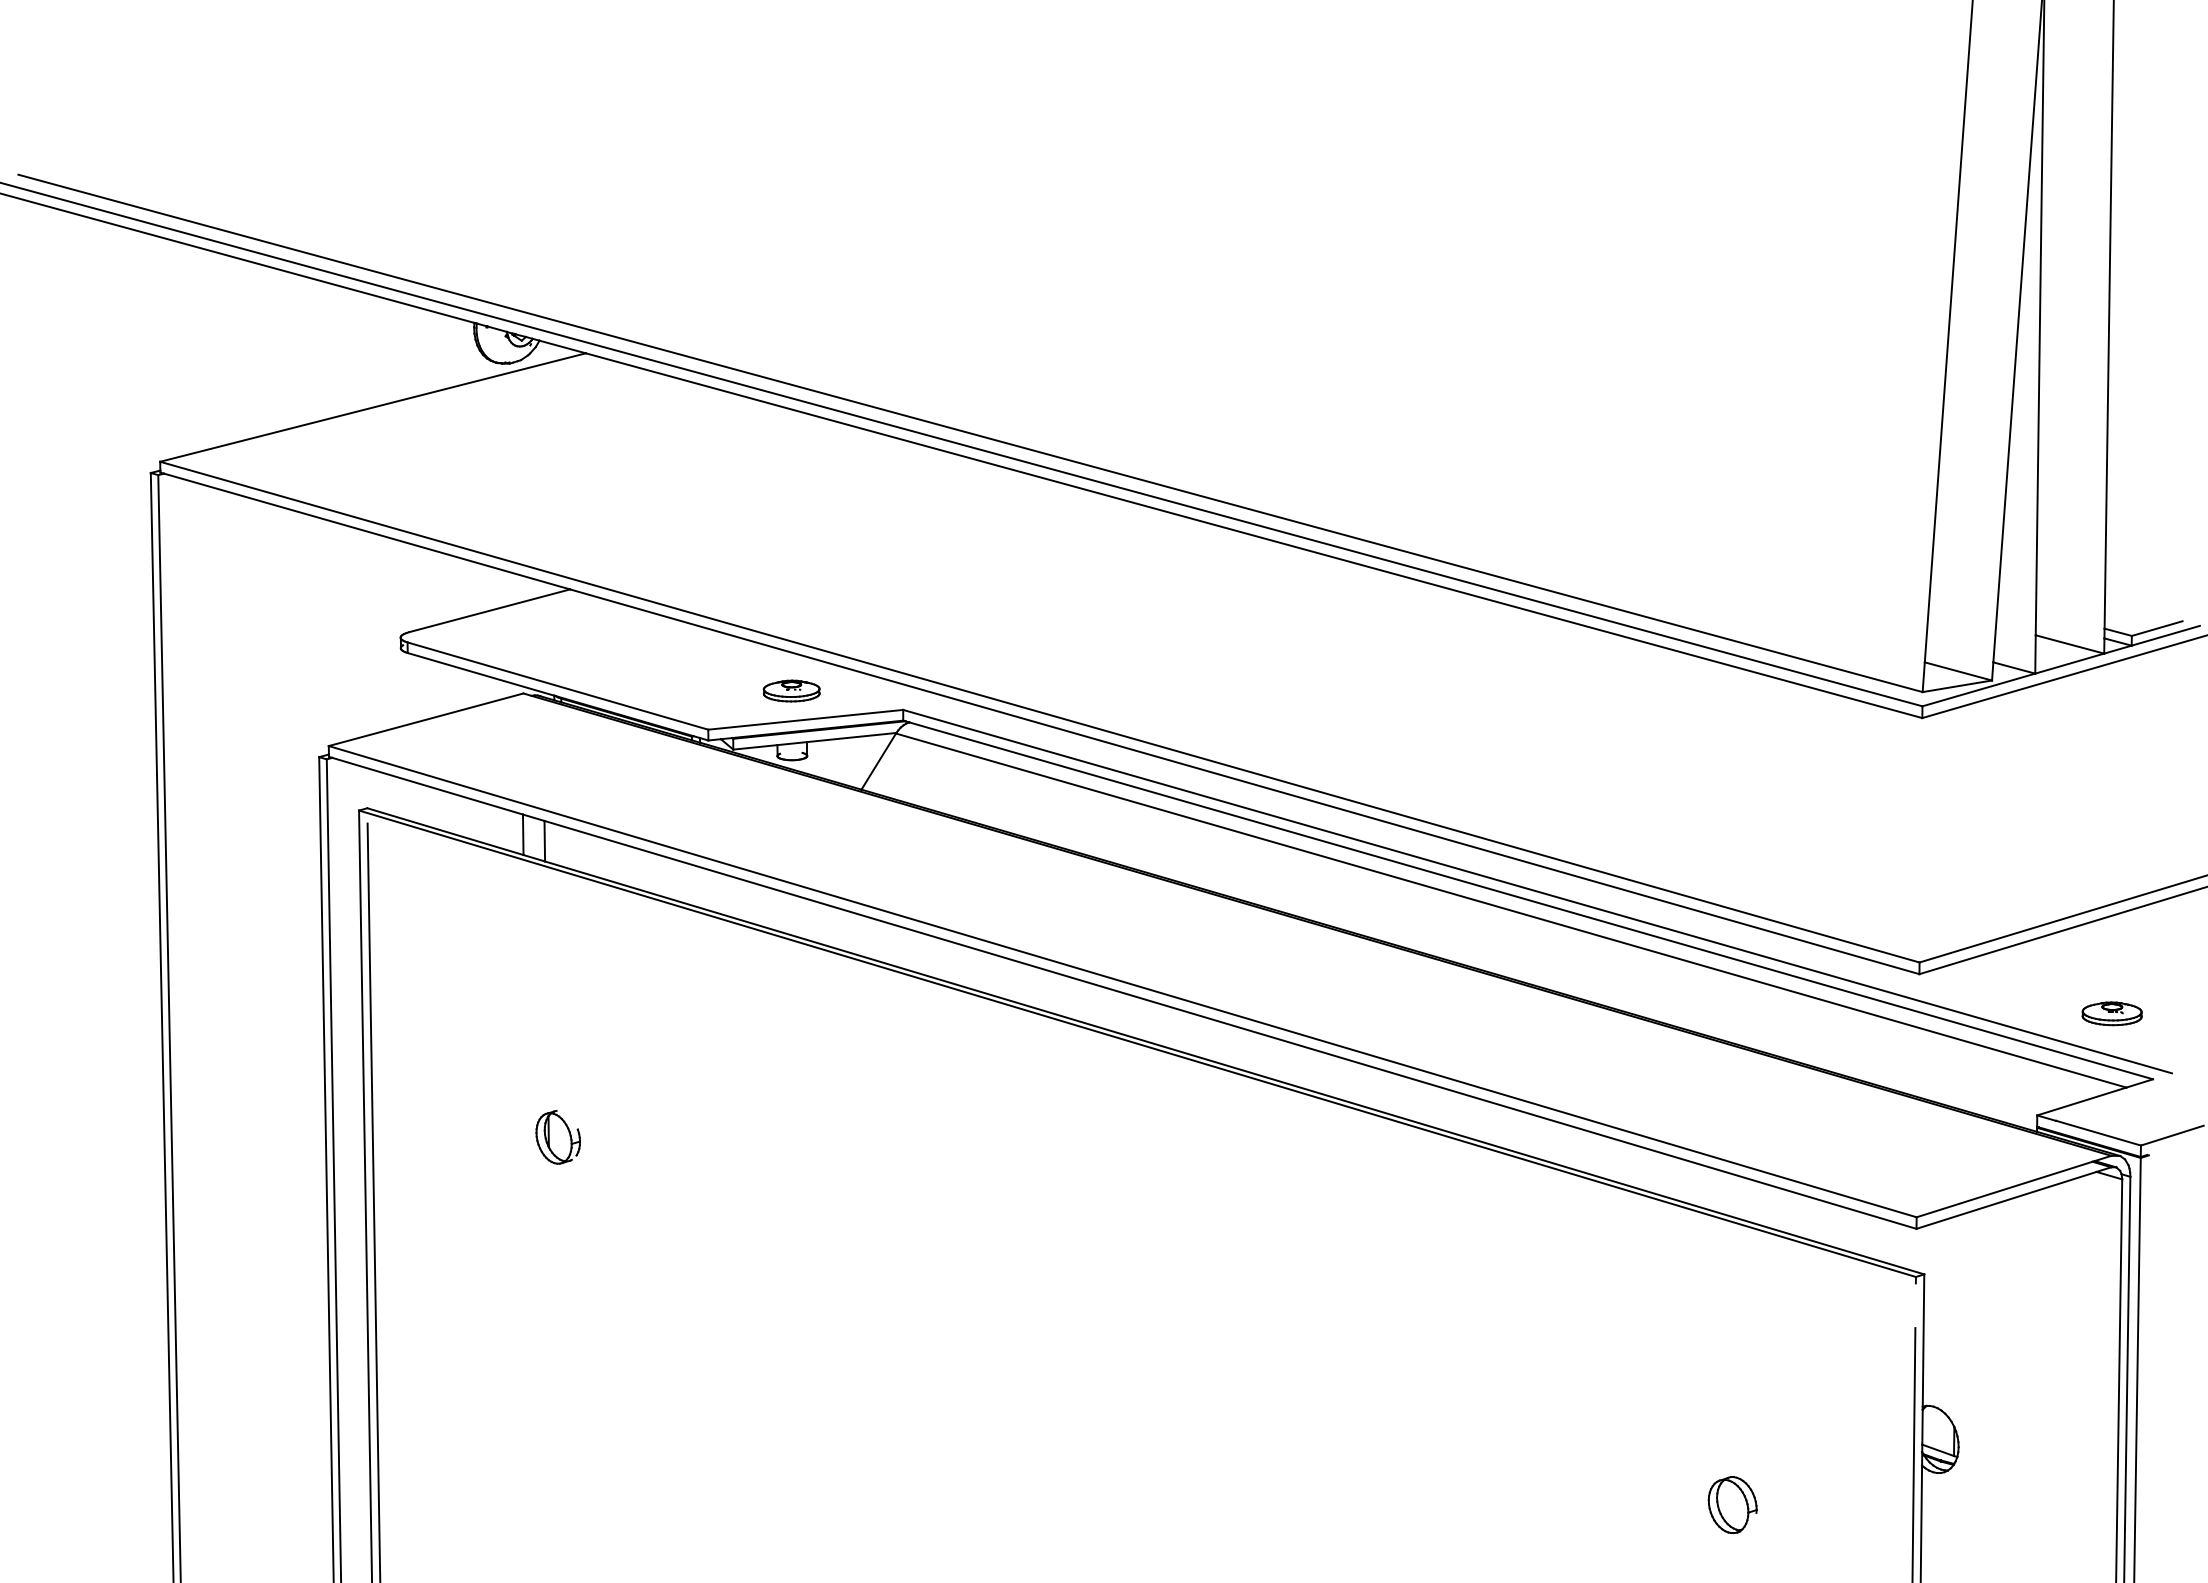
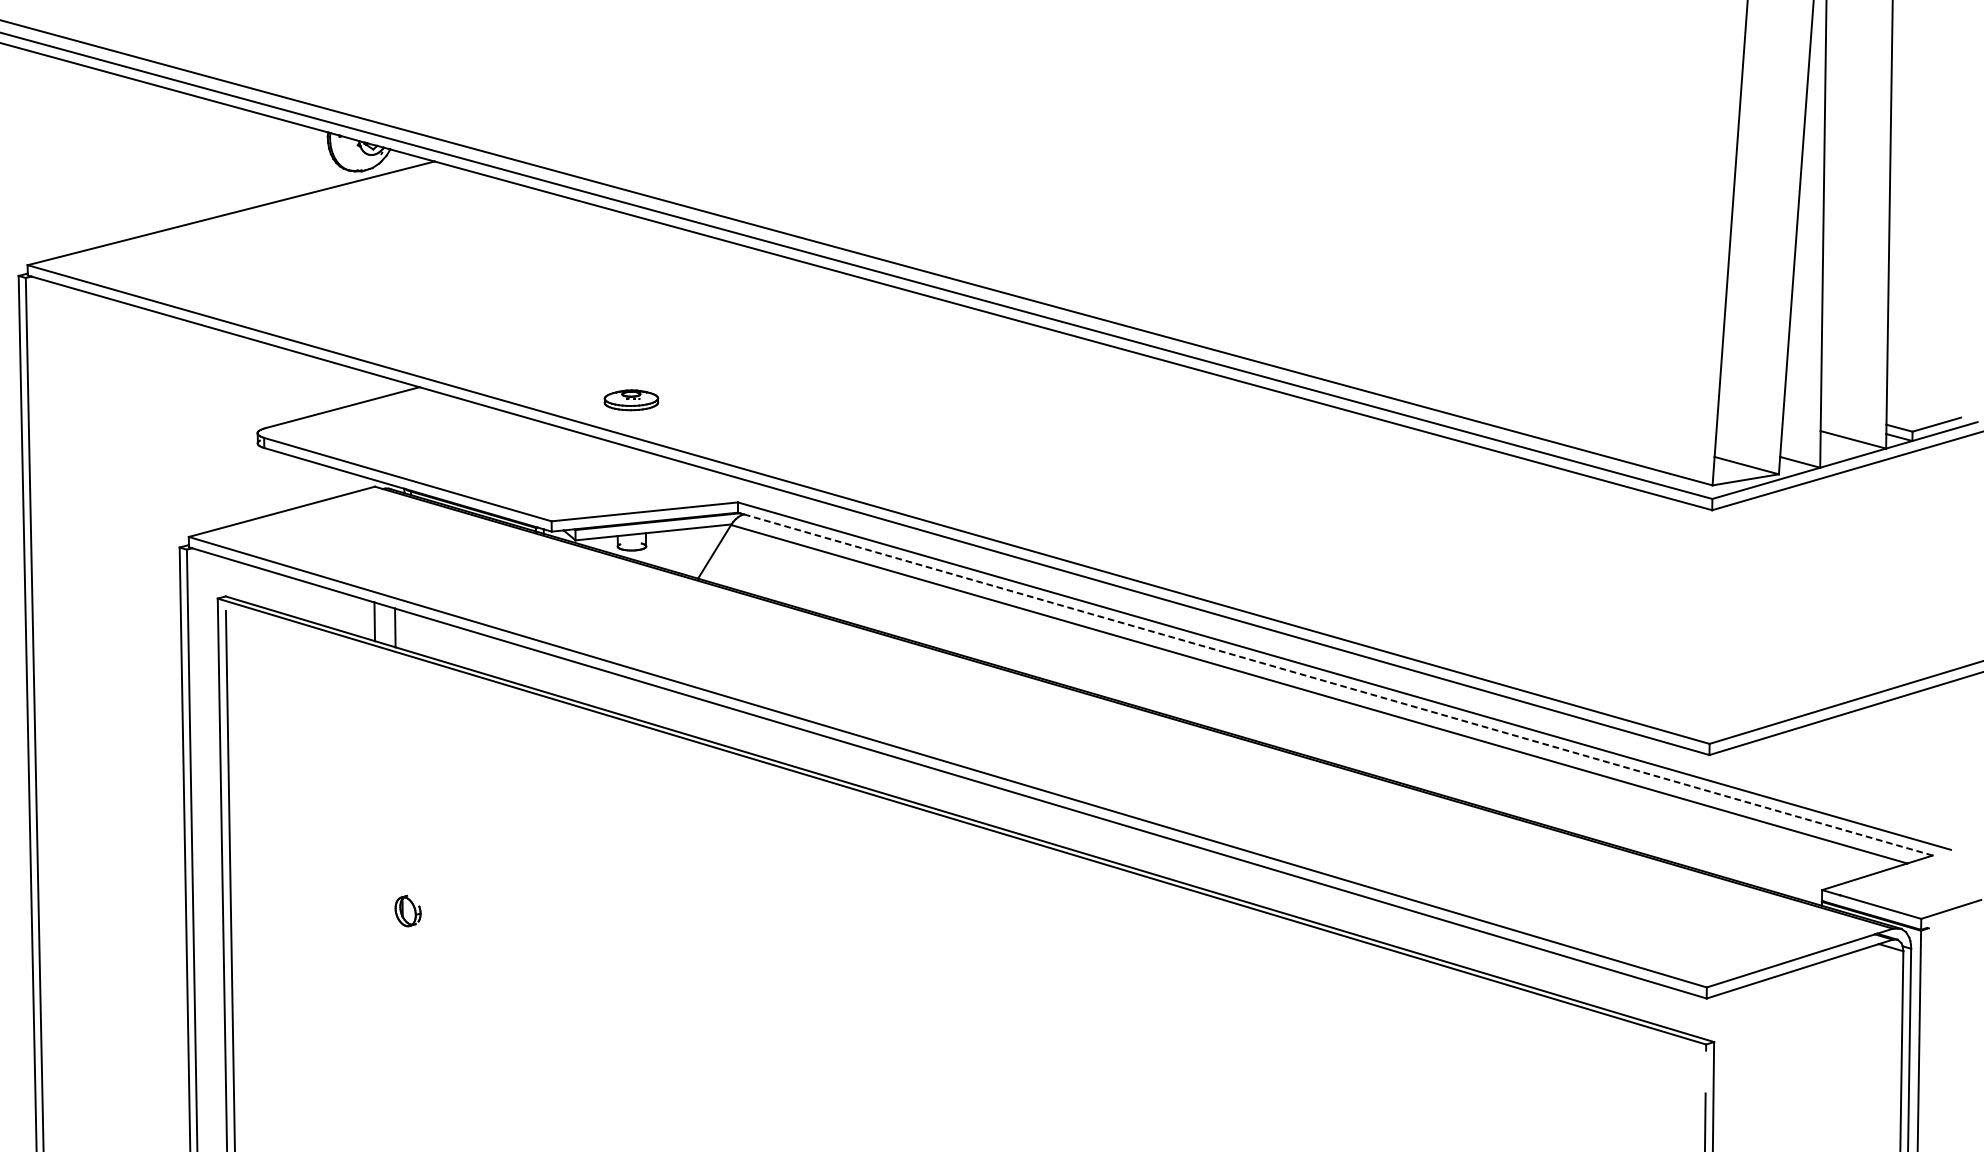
part: (791, 690) -> (631, 399), moved
line: (1531, 900) -> (1338, 684), solid -> dashed
part: (2111, 1013) -> (1893, 792), removed
part: (557, 1137) -> (407, 911), size x0.6

